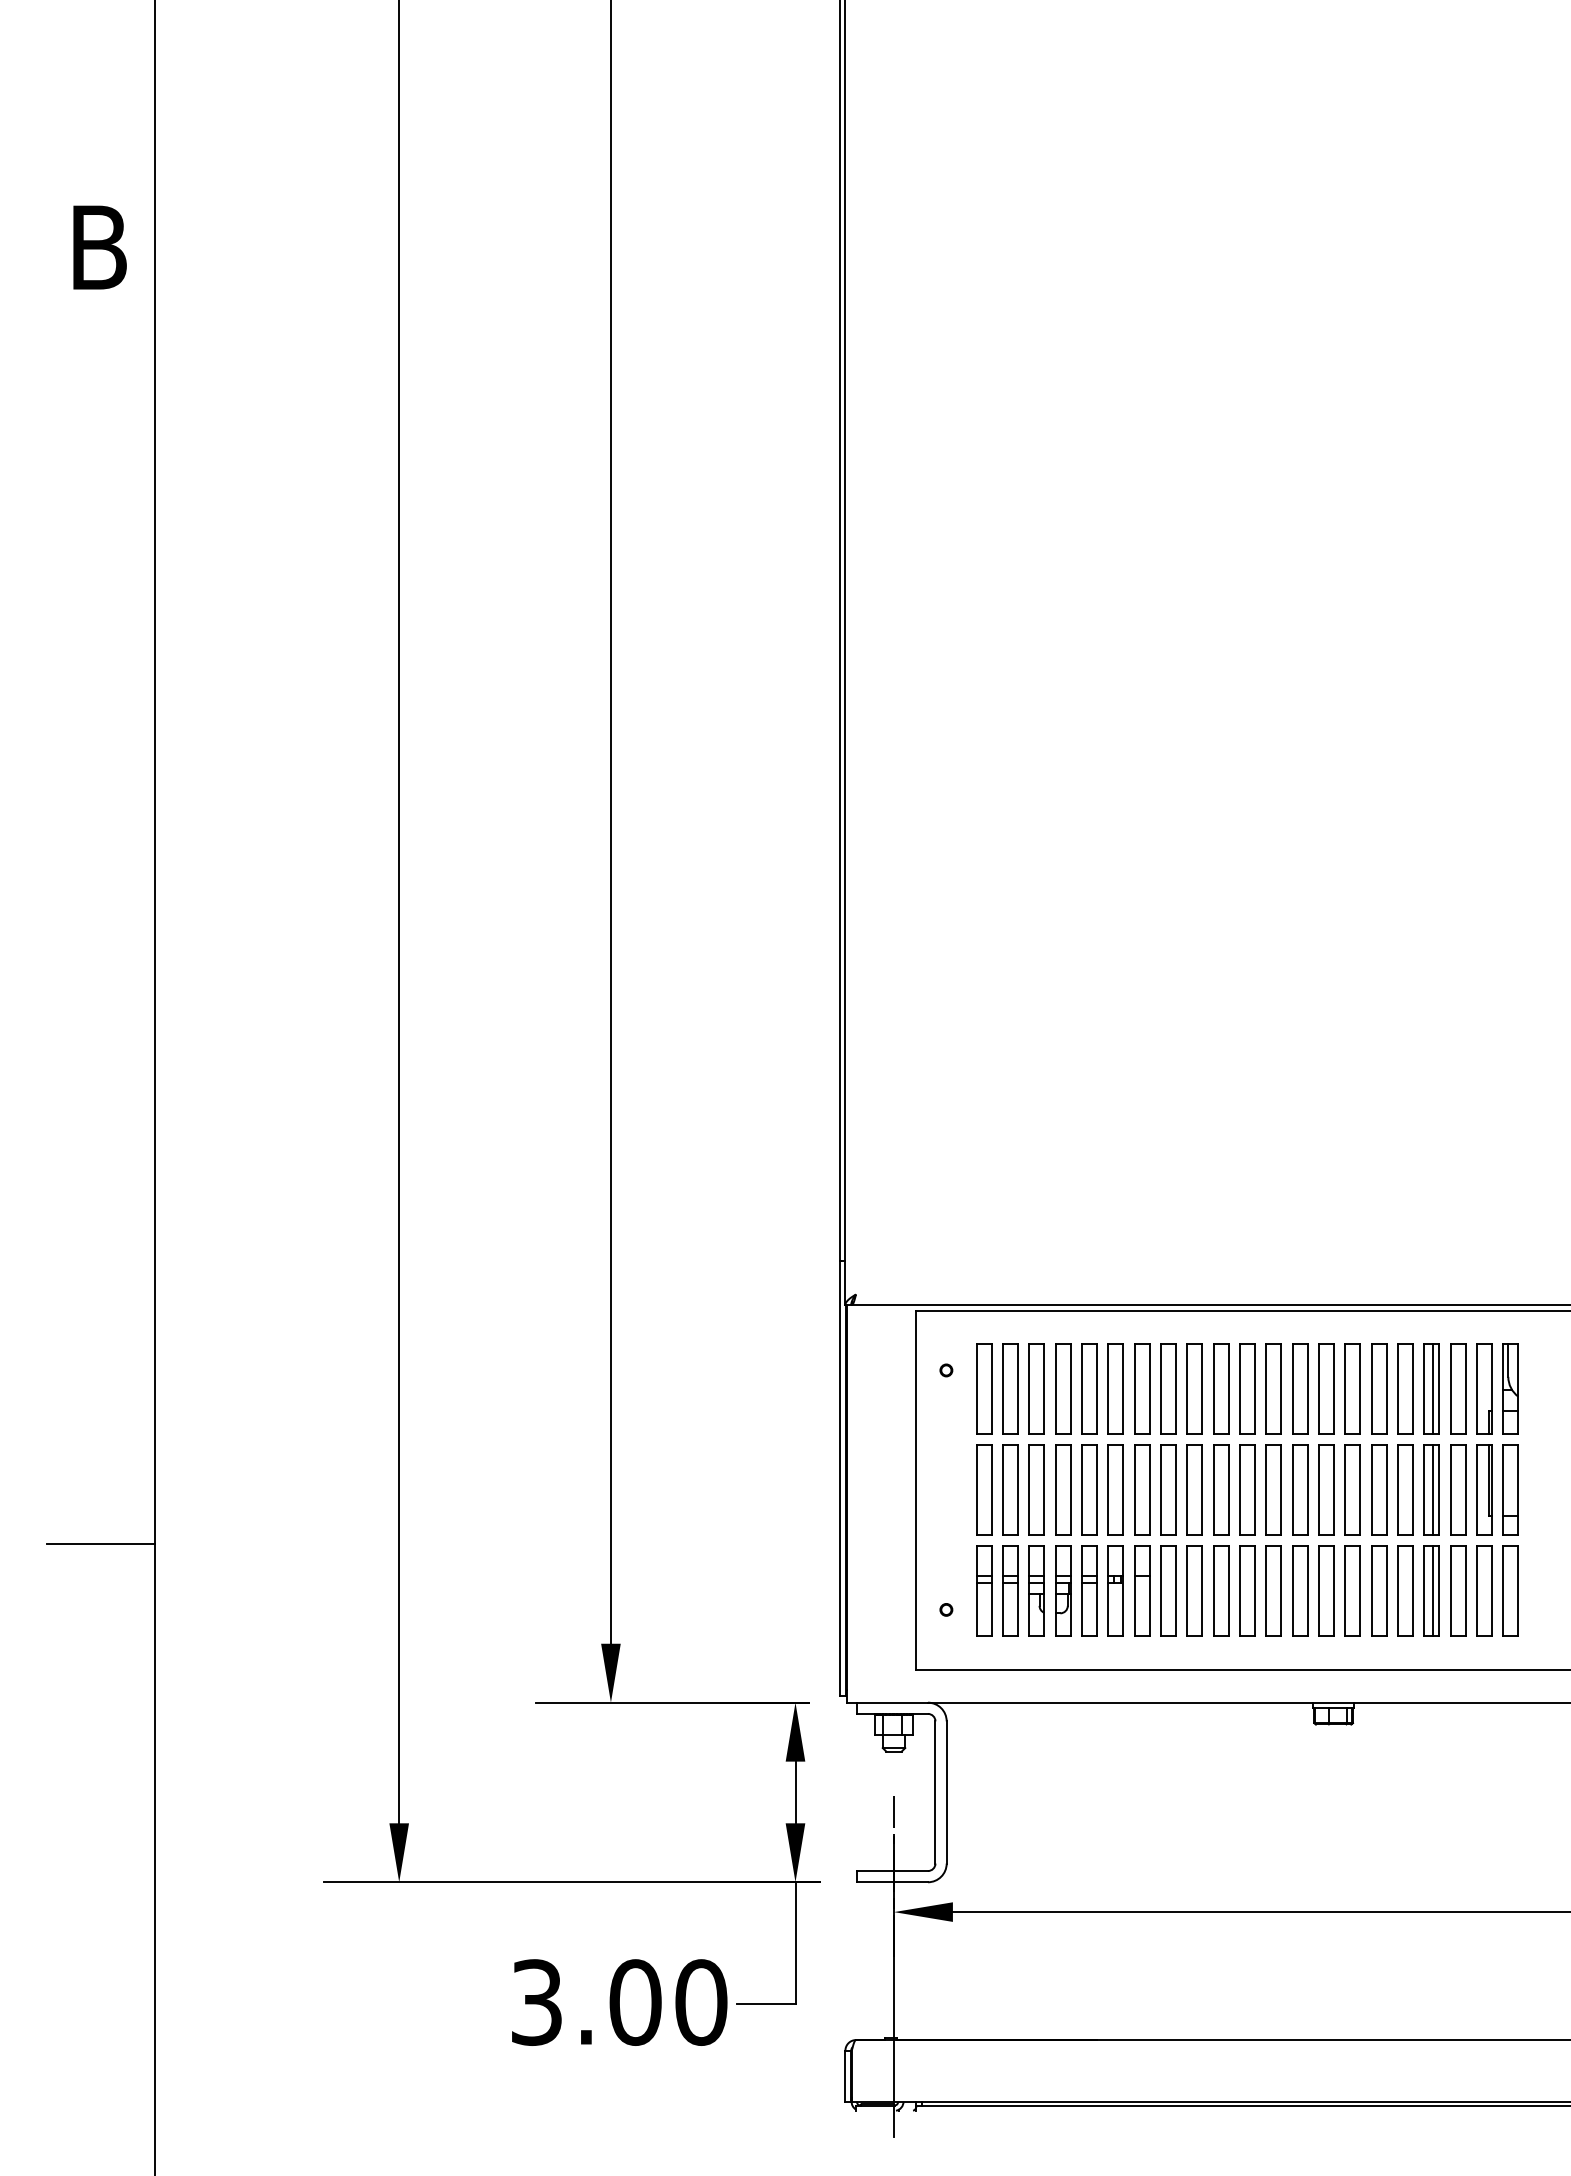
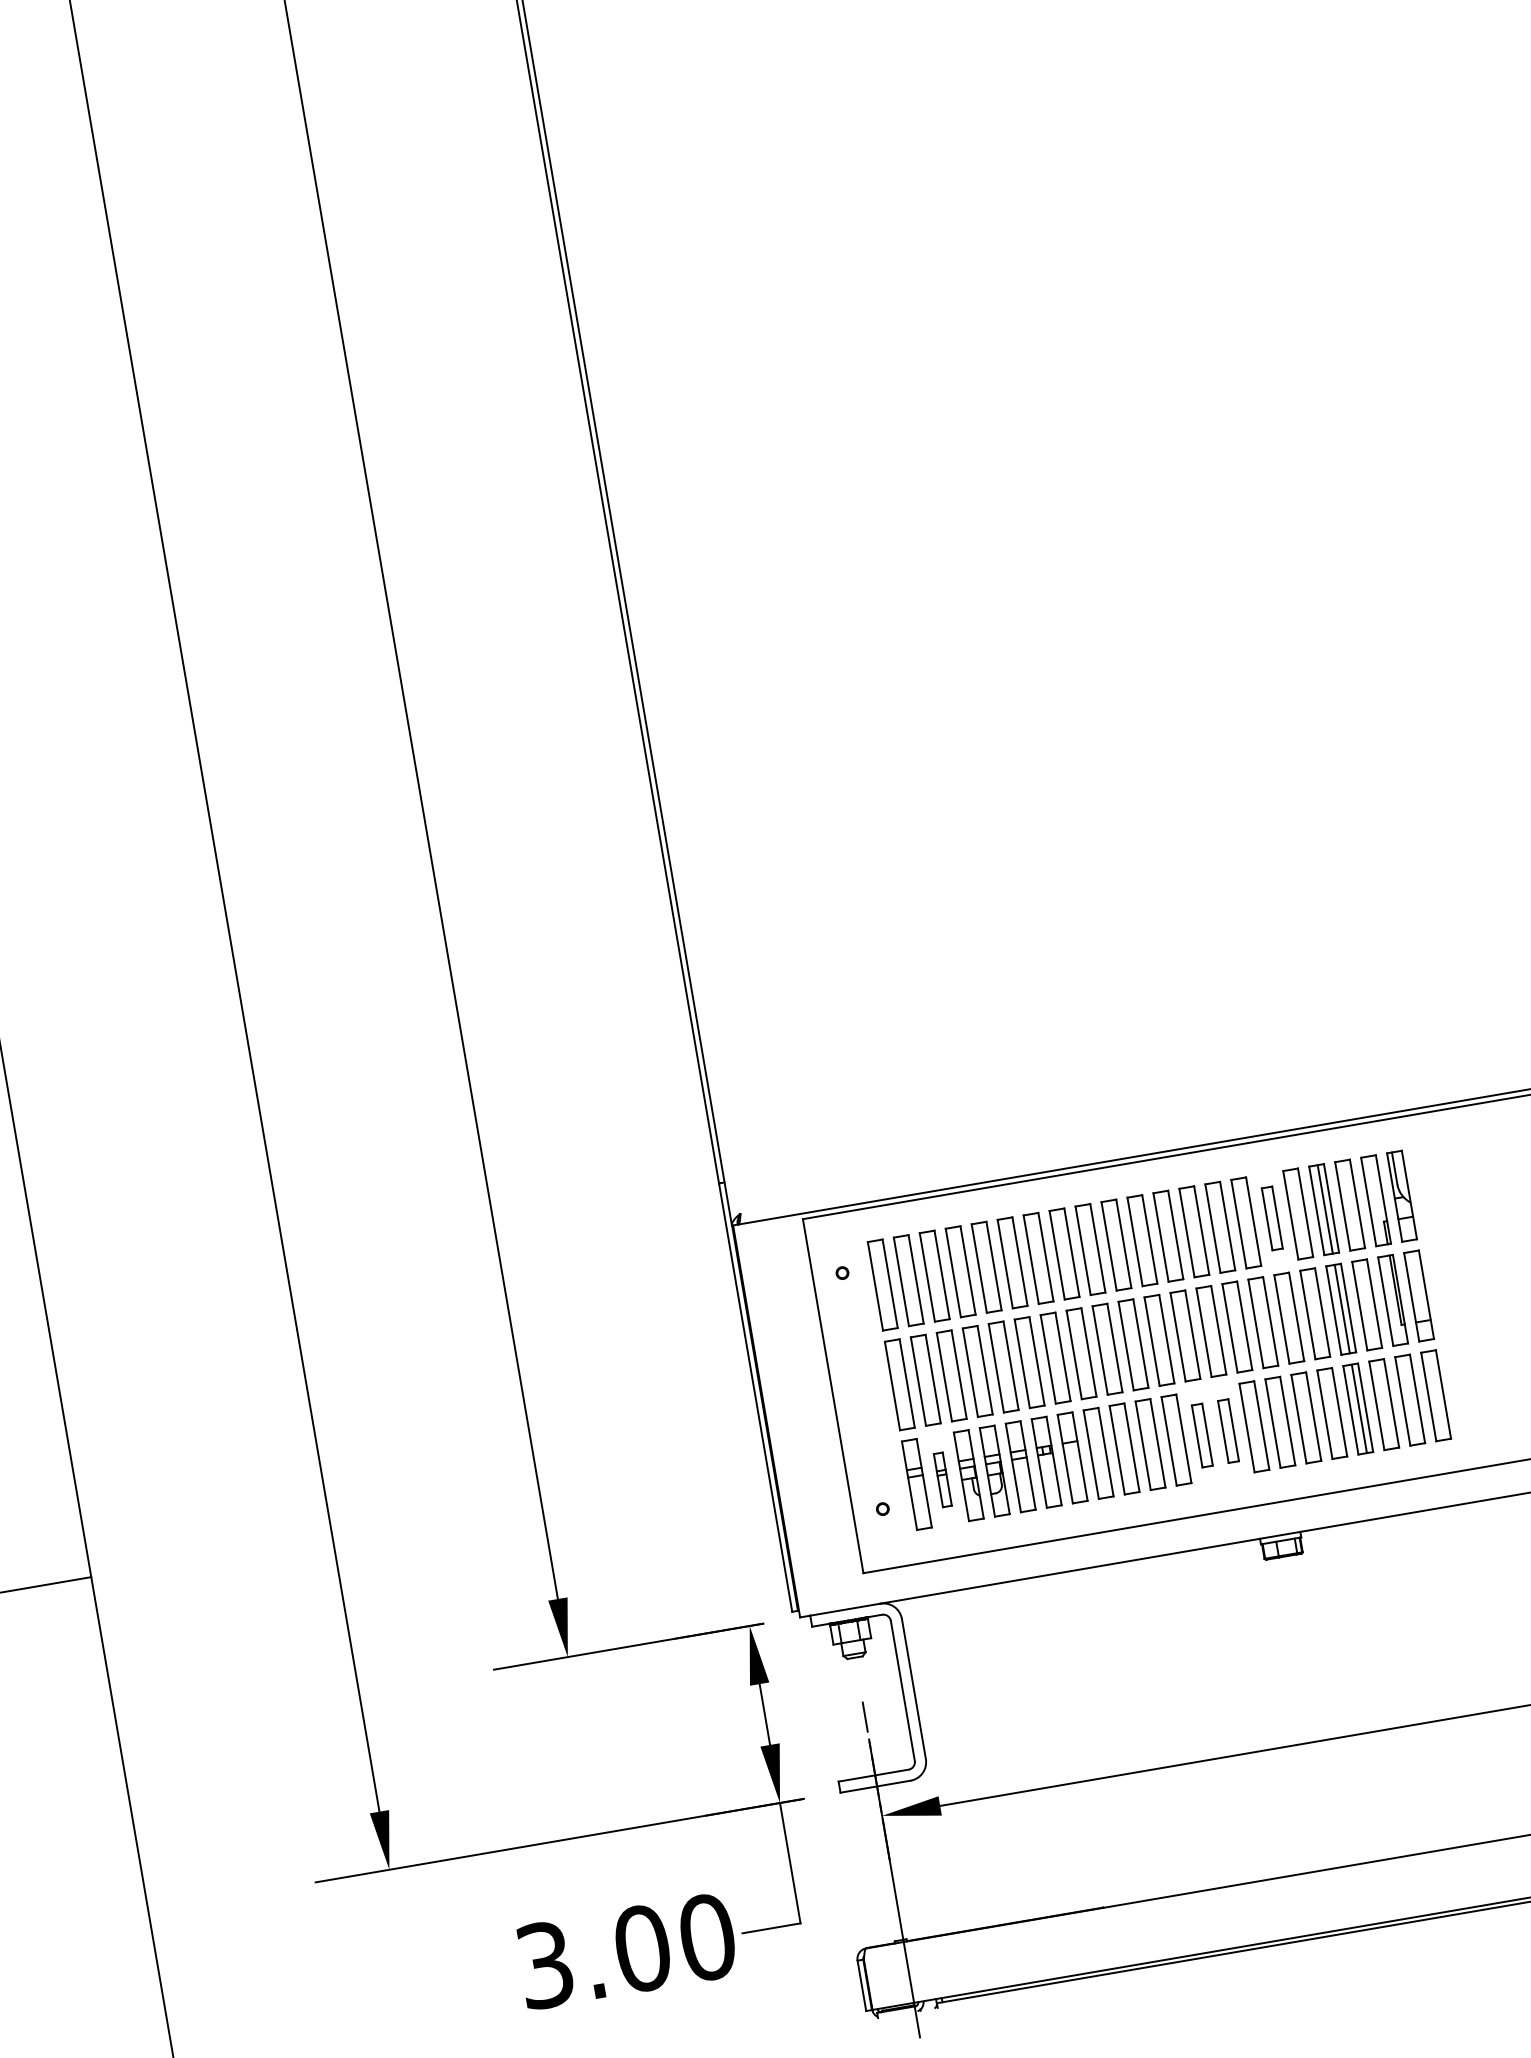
part: (1379, 1388) -> (1272, 1217), size x0.7
part: (1010, 1590) -> (942, 1479), size x0.6
part: (1273, 1590) -> (1202, 1434), size x0.7
part: (1300, 1590) -> (1228, 1430), size x0.7

